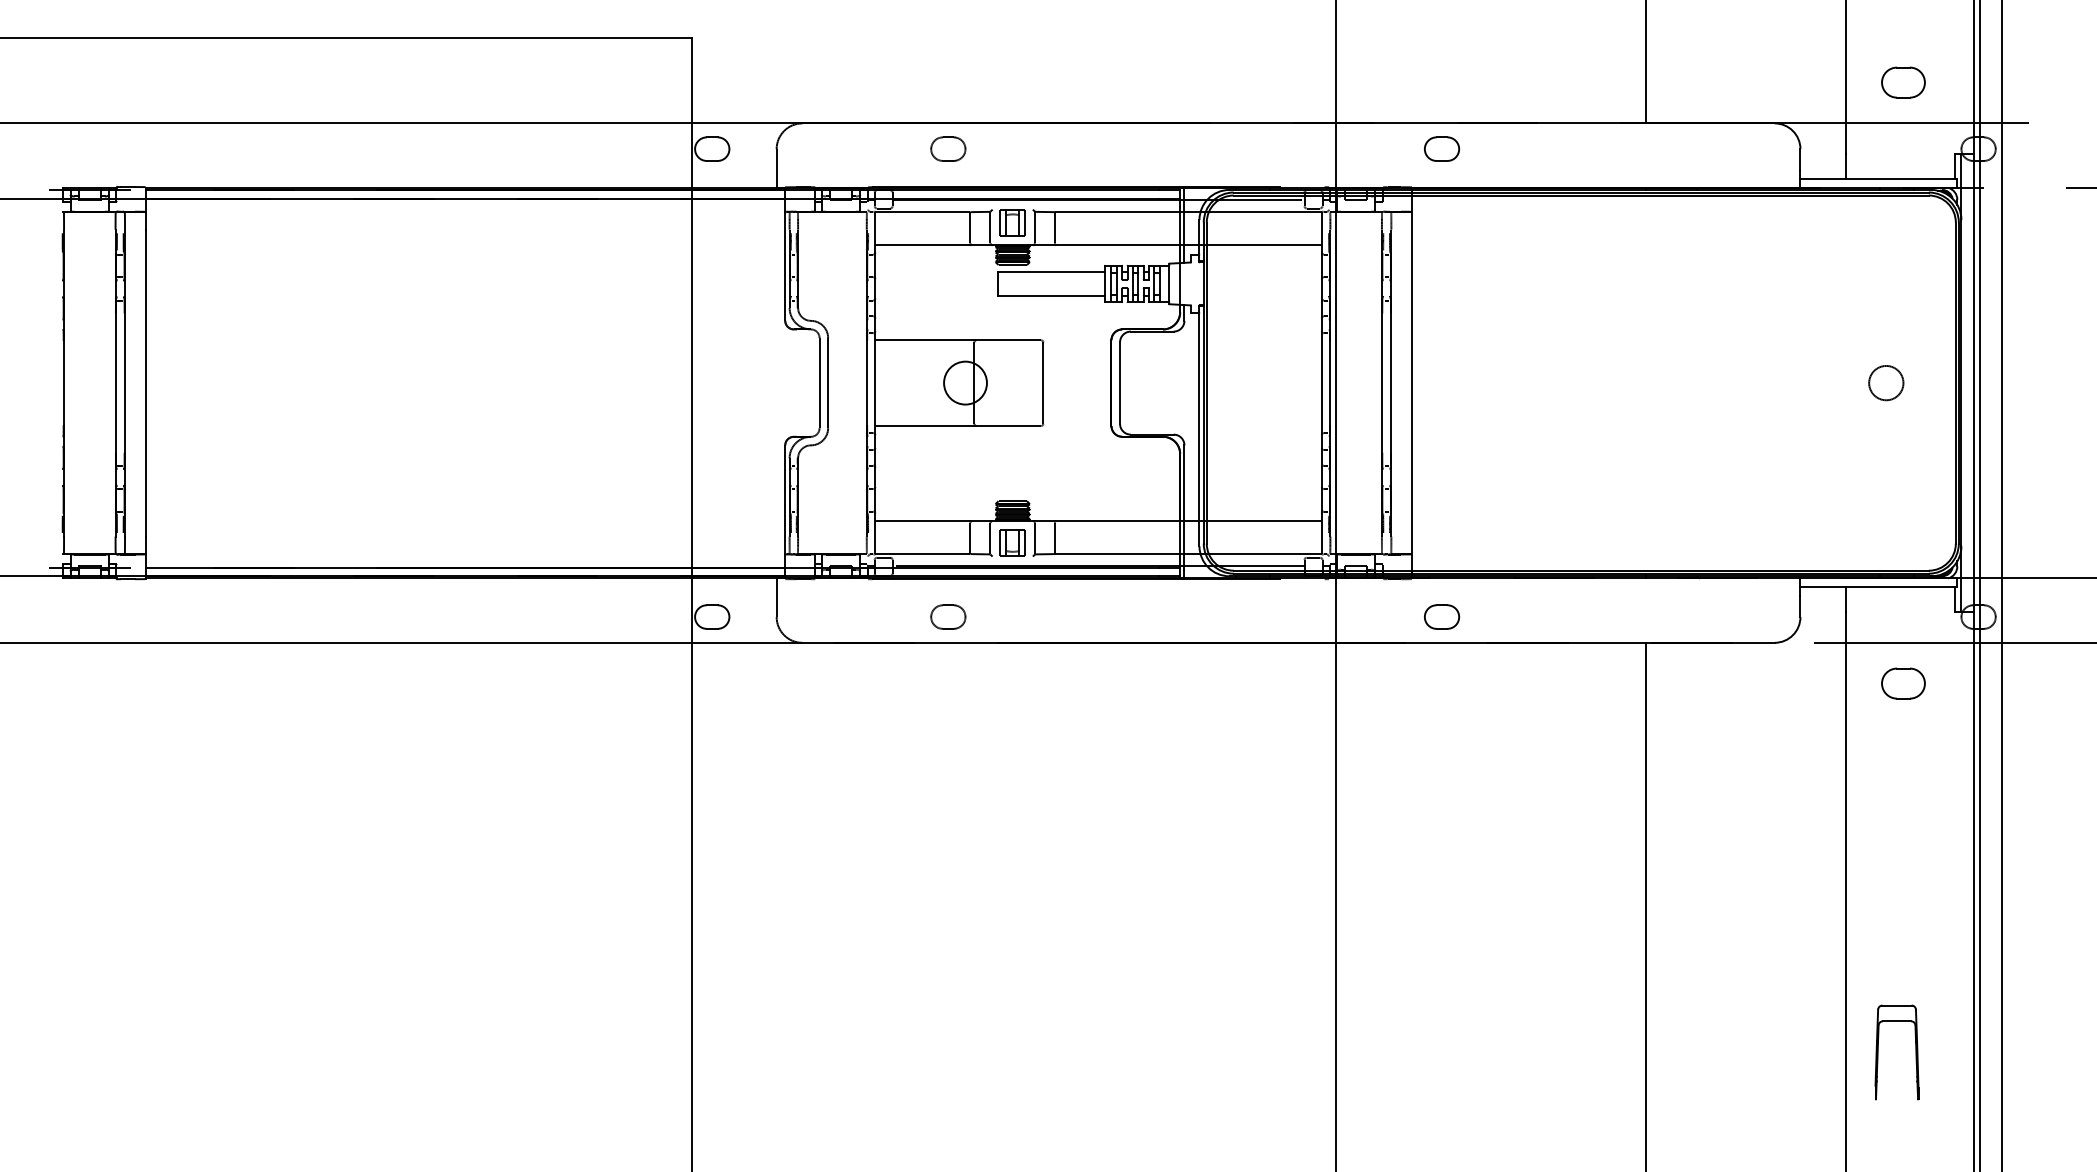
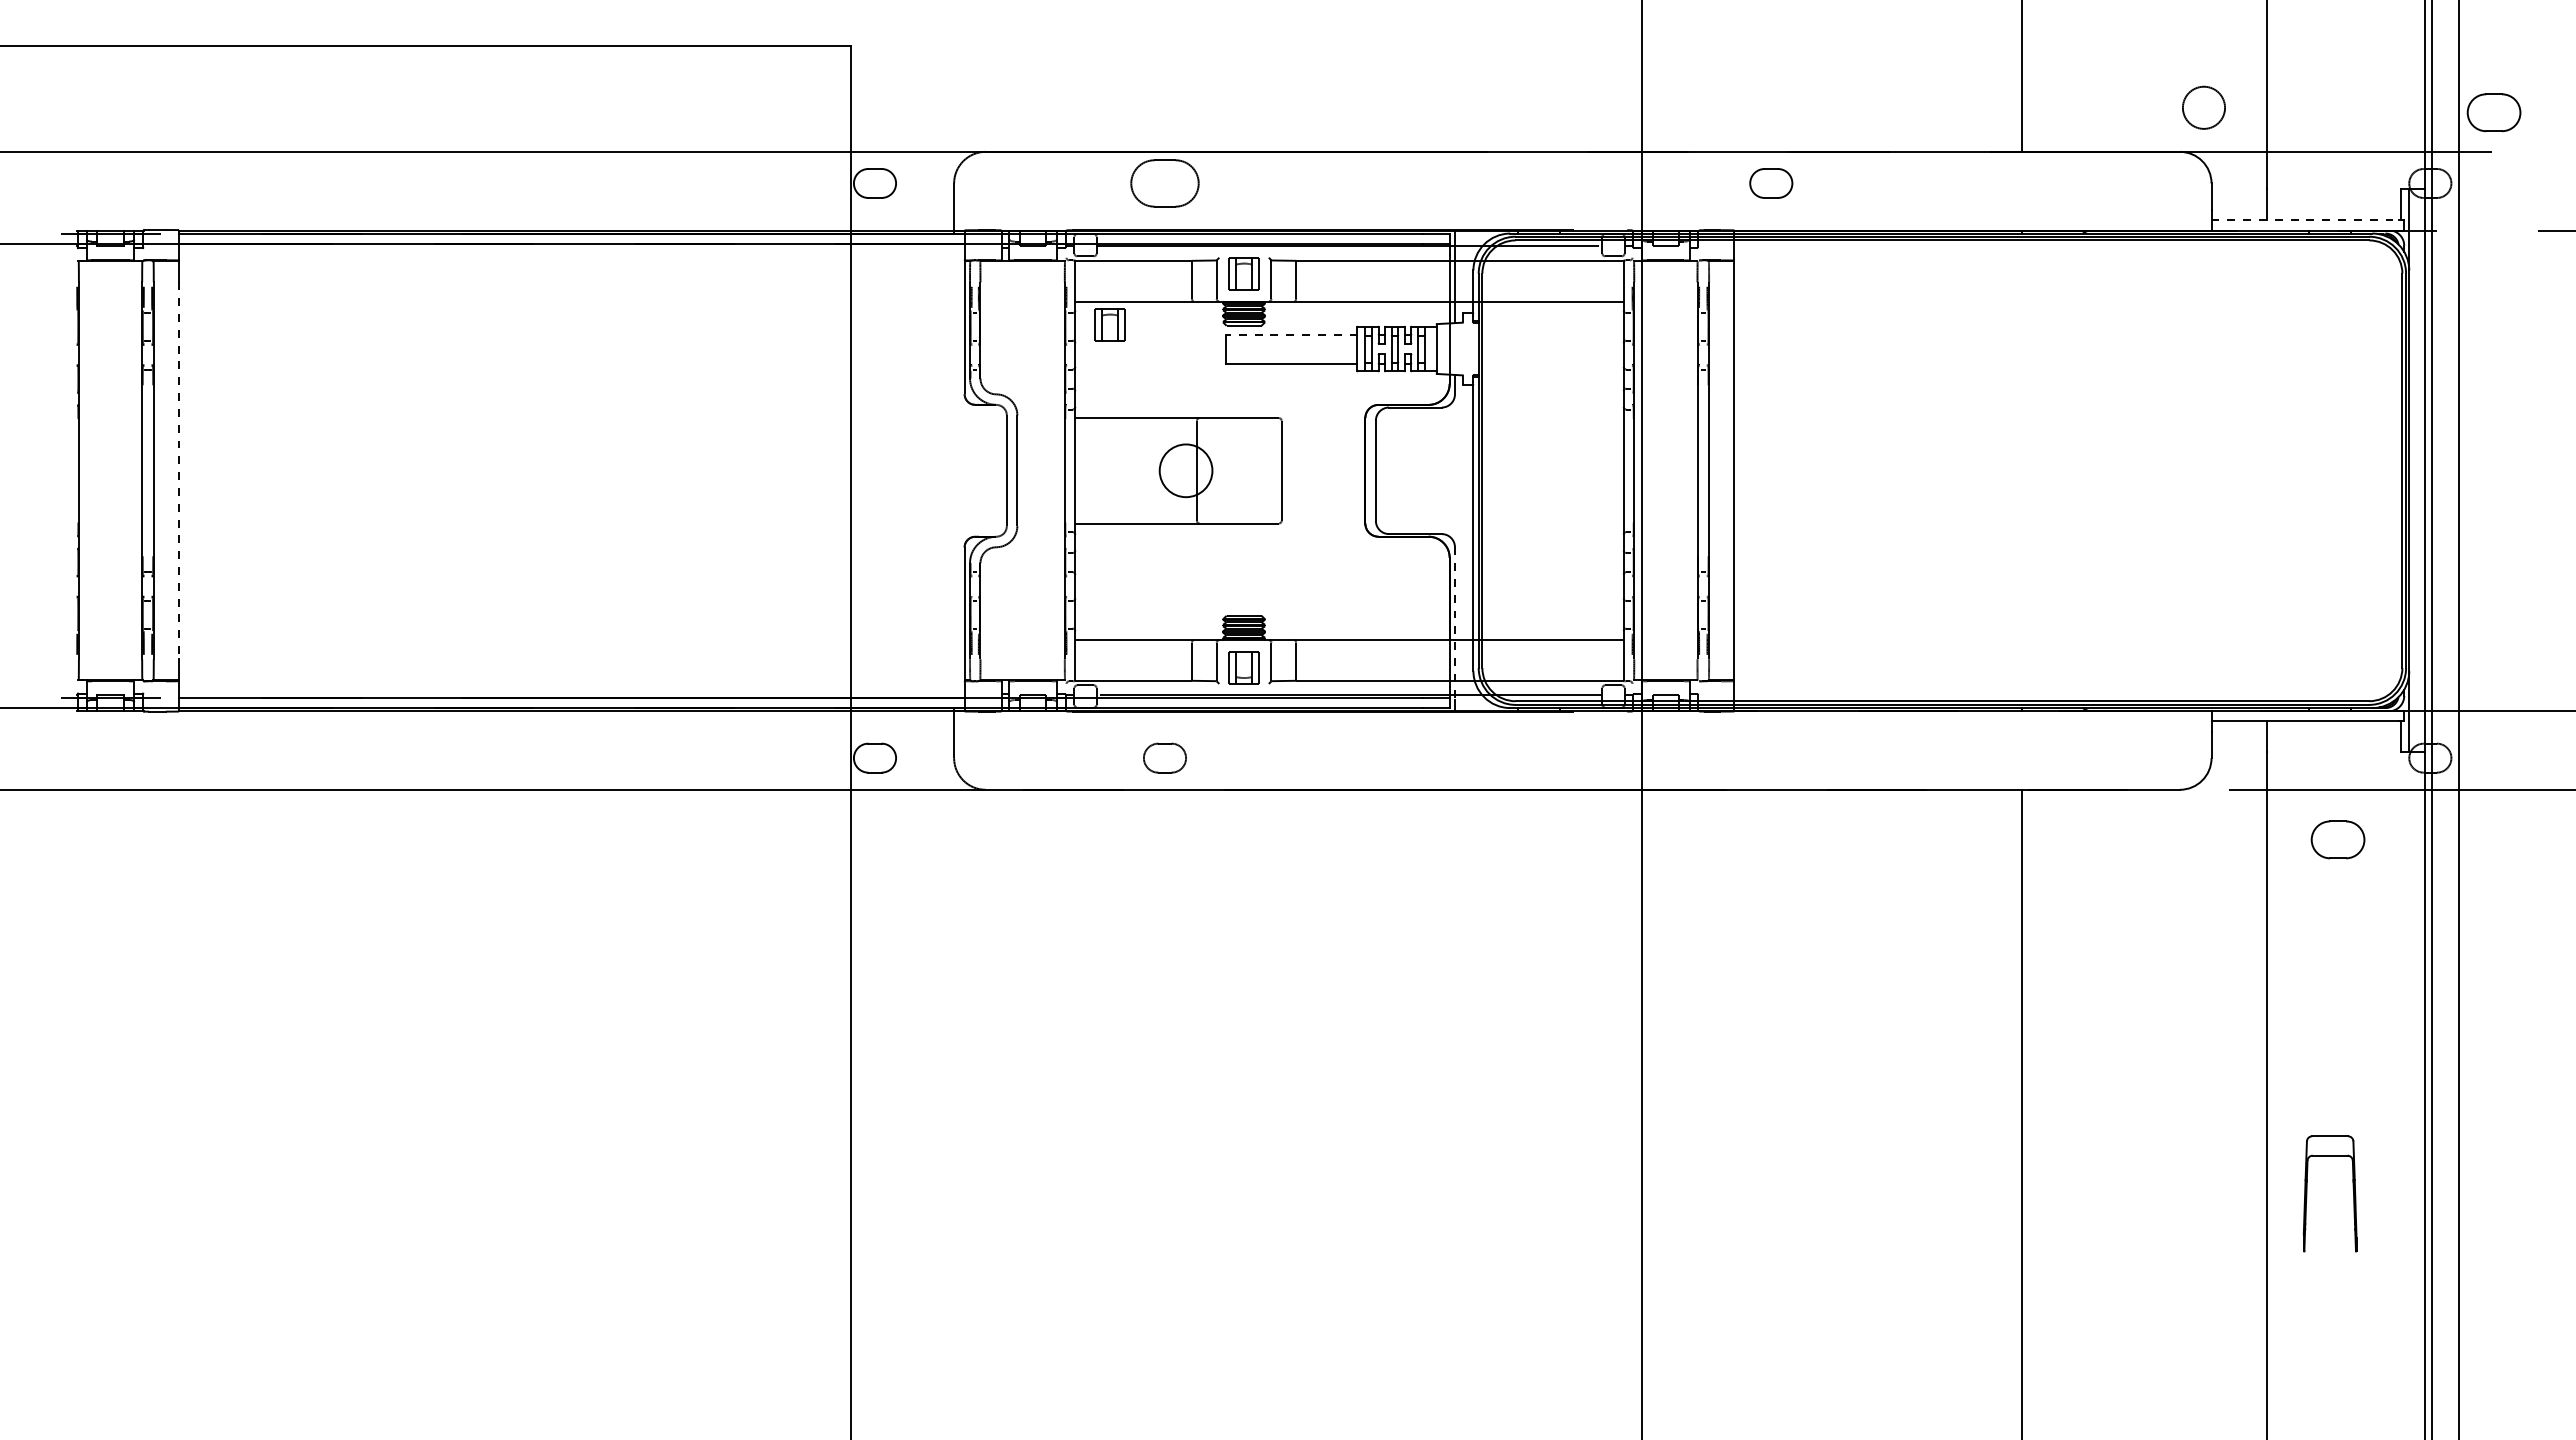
part: (1903, 82) -> (2493, 112), moved
part: (947, 149) -> (1164, 183), size x1.6
line: (1876, 179) -> (2305, 220), solid -> dashed
part: (903, 263) -> (1109, 324), added
line: (1051, 272) -> (1291, 334), solid -> dashed
circle: (1885, 382) -> (2203, 107), moved
line: (145, 383) -> (179, 471), solid -> dashed
line: (1184, 508) -> (1454, 624), solid -> dashed
part: (1442, 616) -> (1771, 757), removed
part: (1878, 1052) -> (2307, 1193), moved

